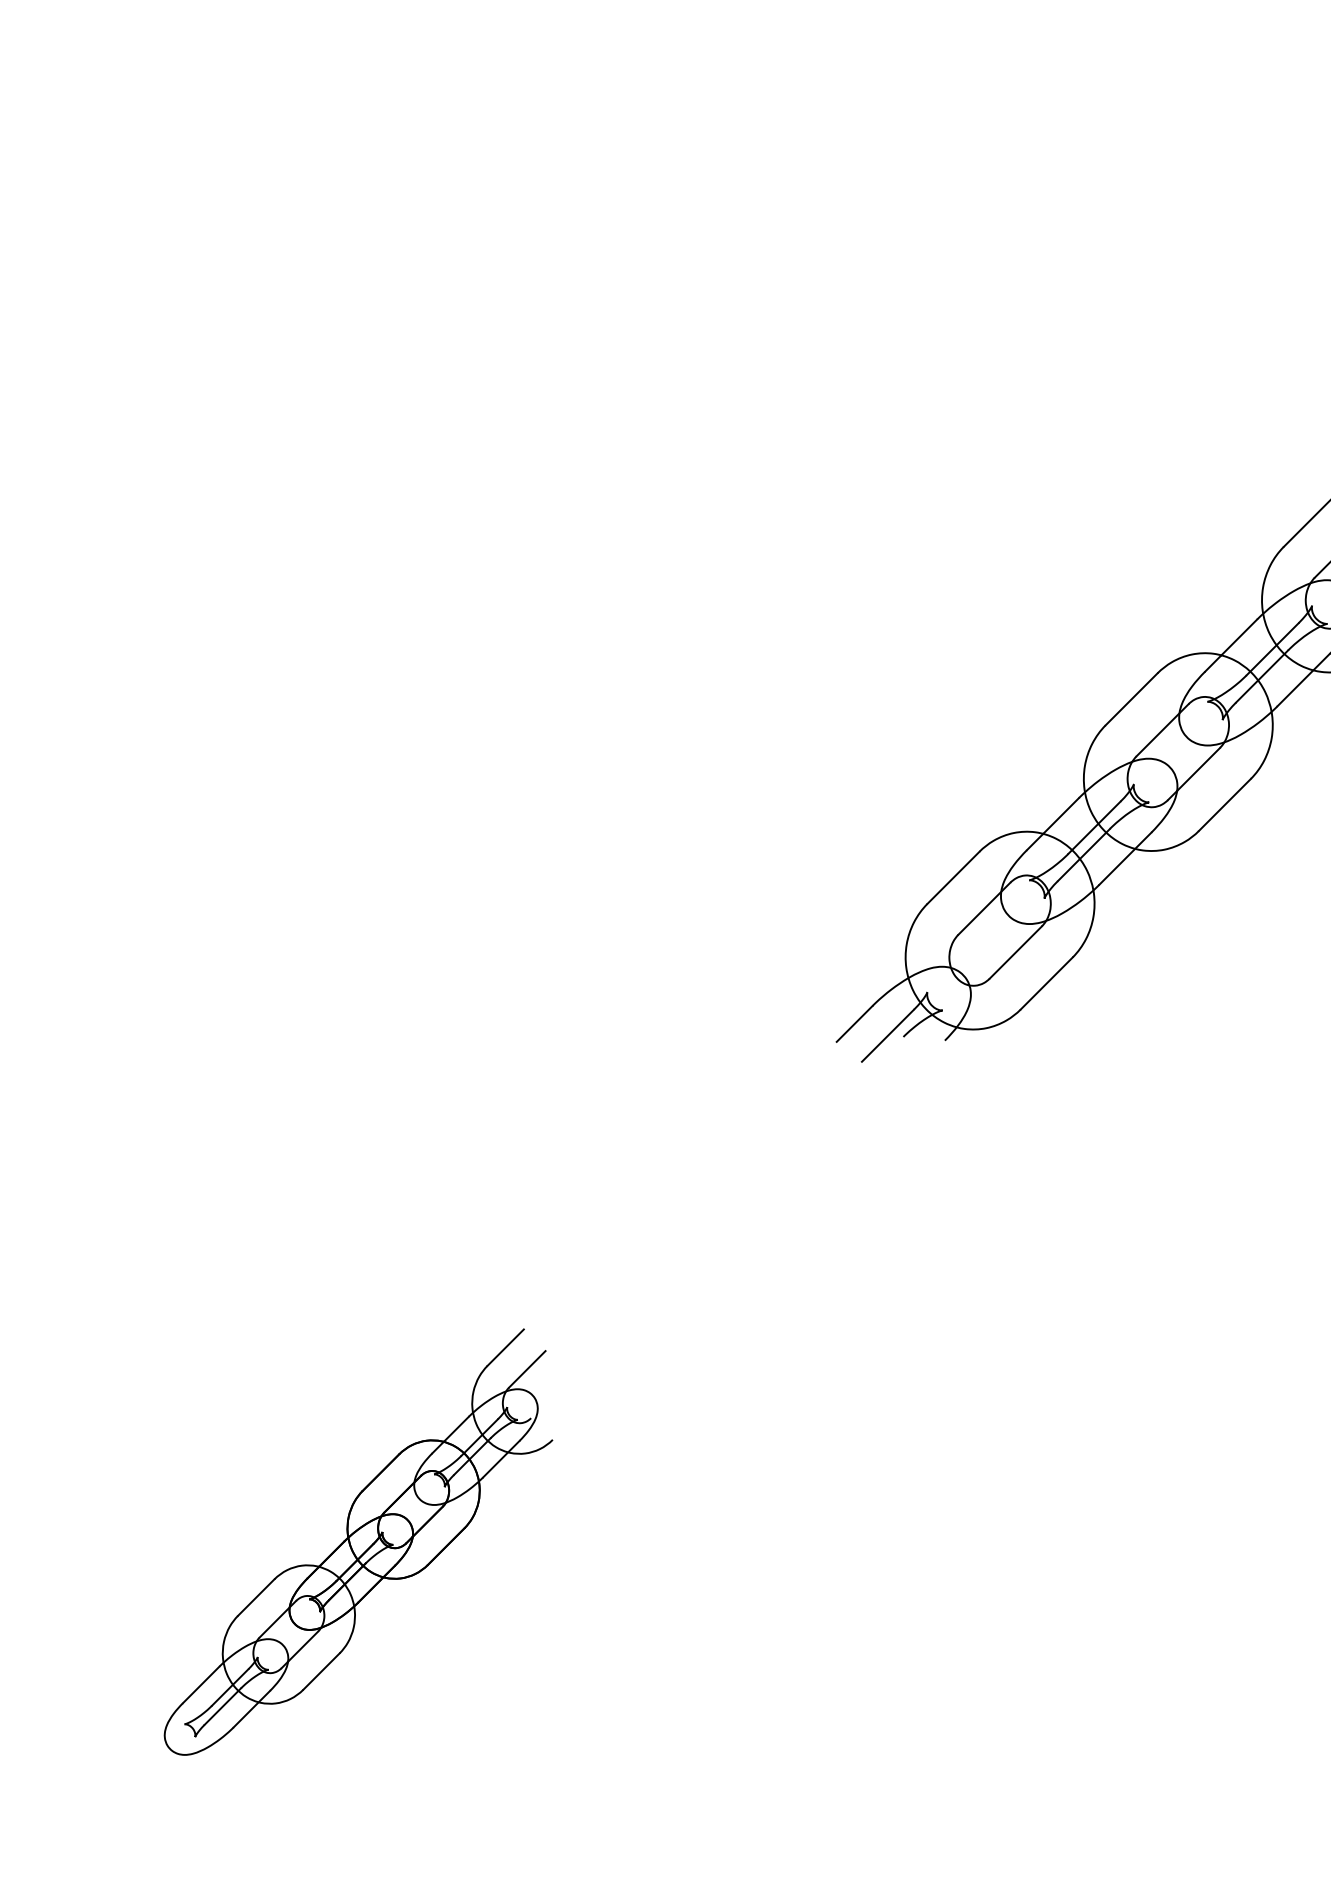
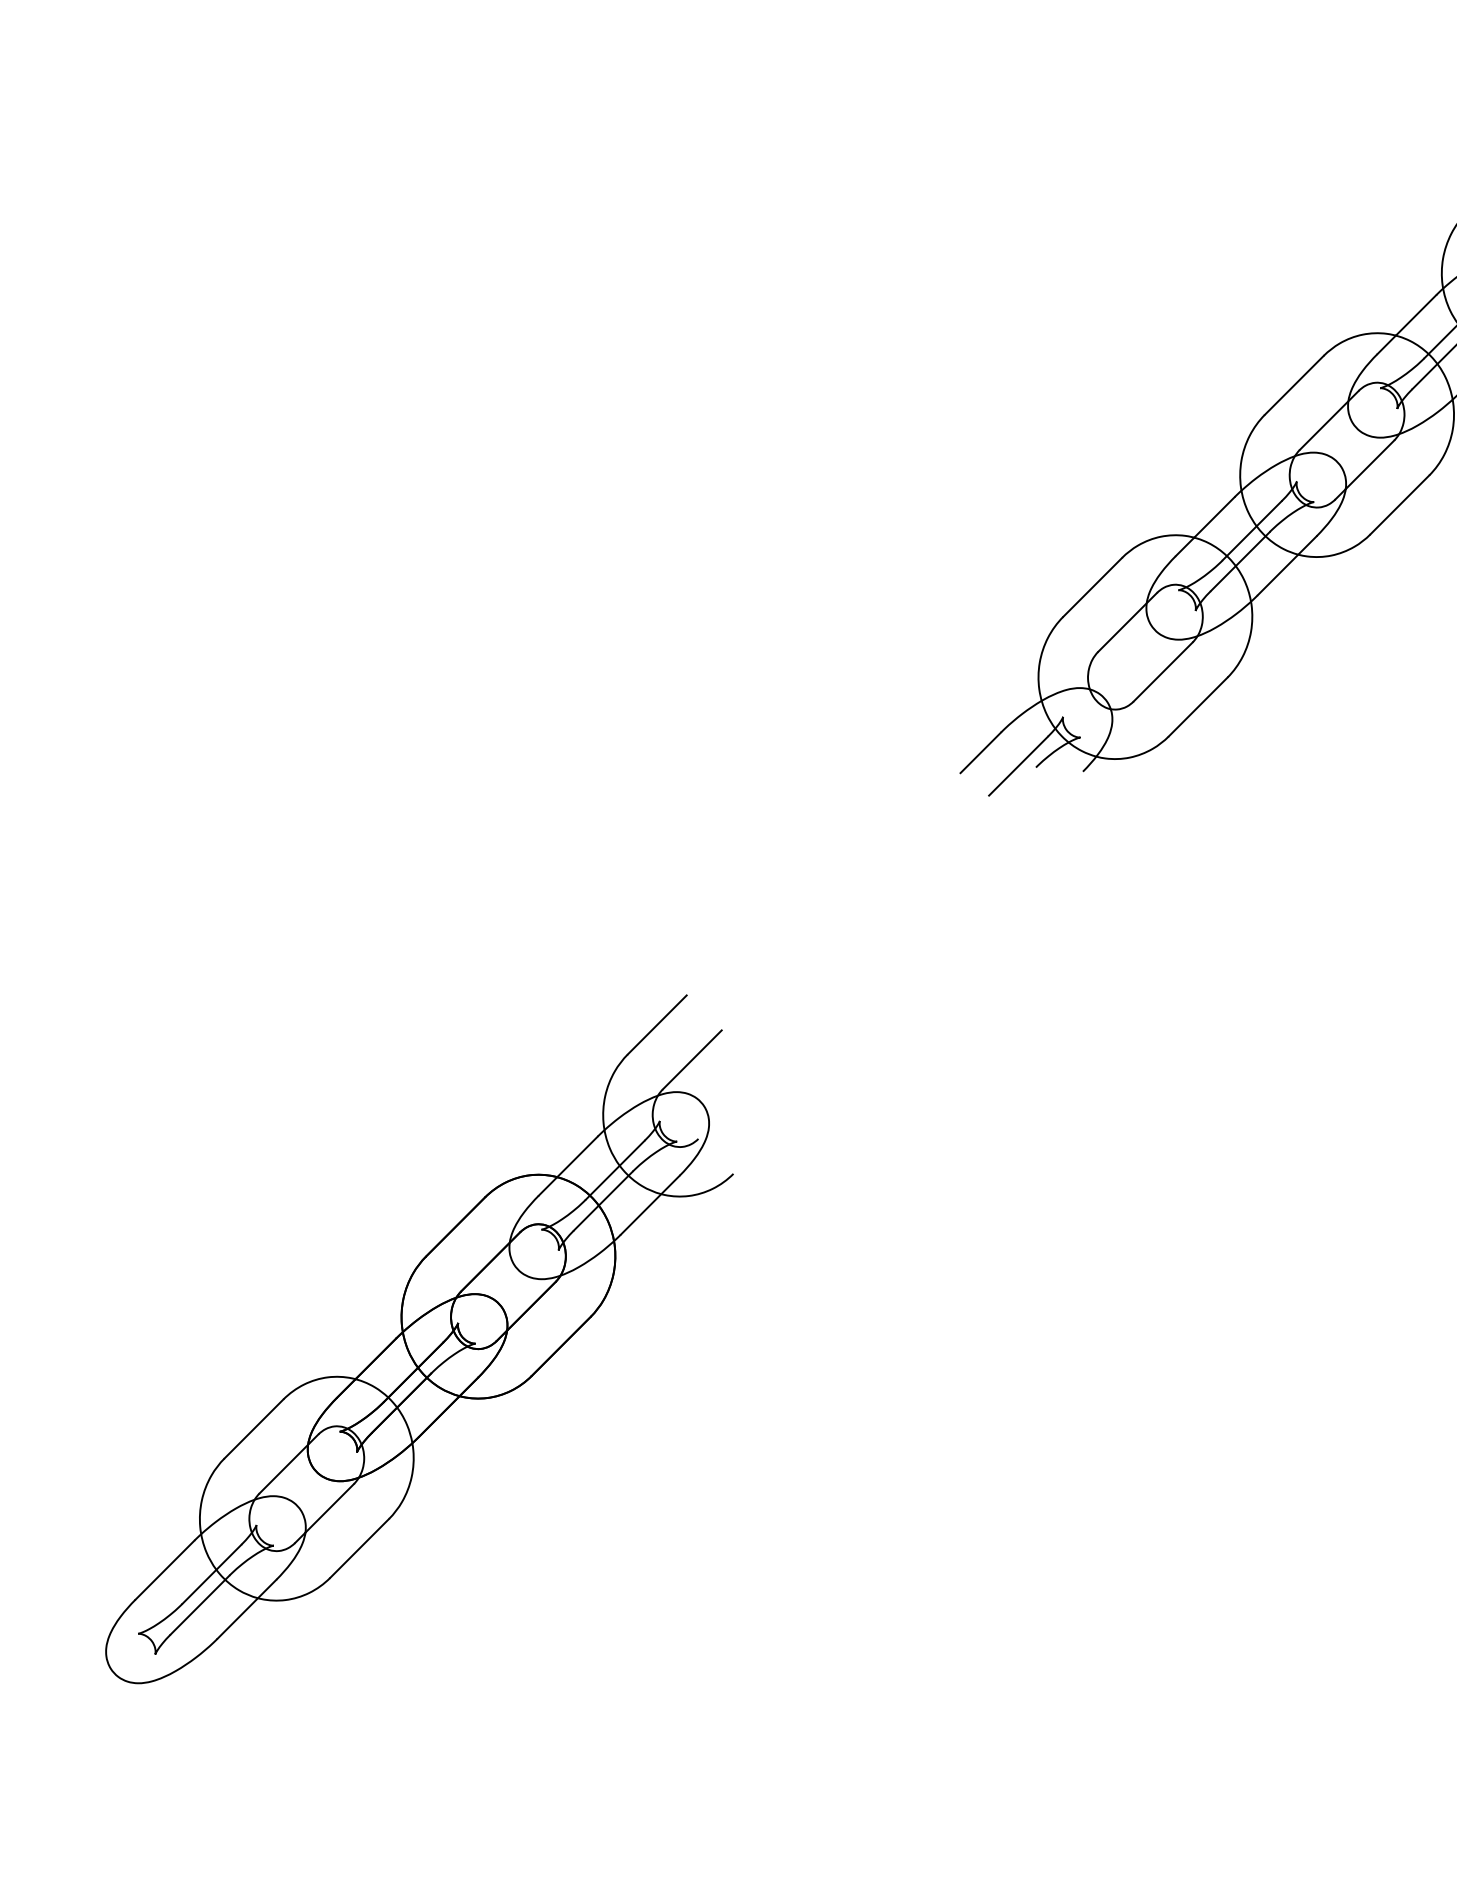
part: (358, 1541) -> (419, 1338), size x1.43

